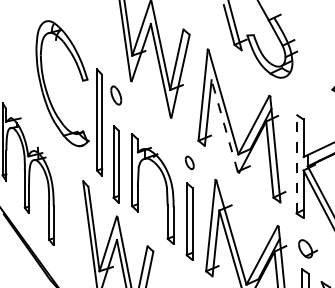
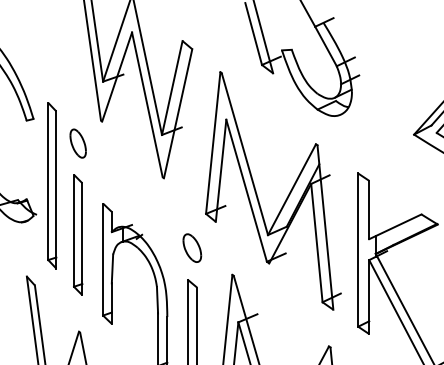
line: (224, 125) -> (246, 190), dashed -> solid
part: (189, 162) -> (191, 247), size x1.43
line: (296, 163) -> (358, 249), dashed -> solid
part: (115, 164) -> (77, 235), moved

